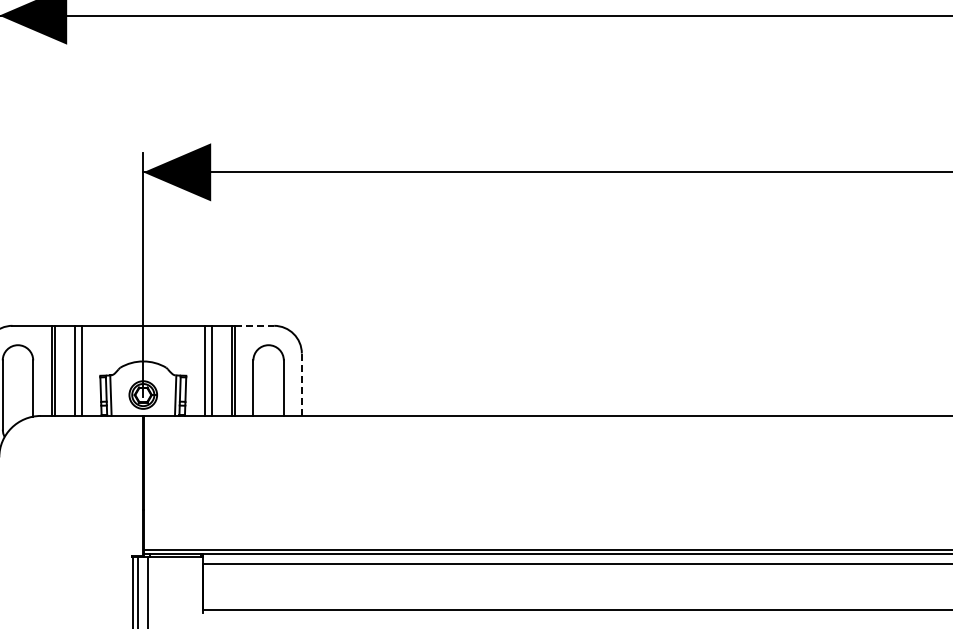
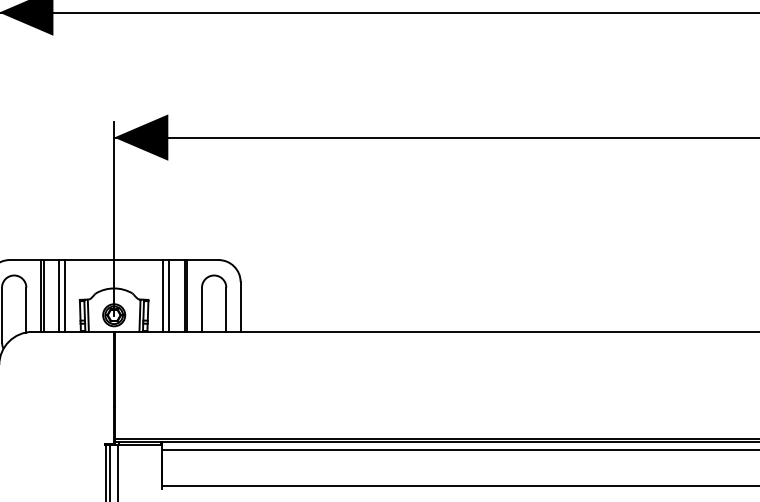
line: (254, 325) -> (202, 259), dashed -> solid
line: (301, 385) -> (240, 307), dashed -> solid

